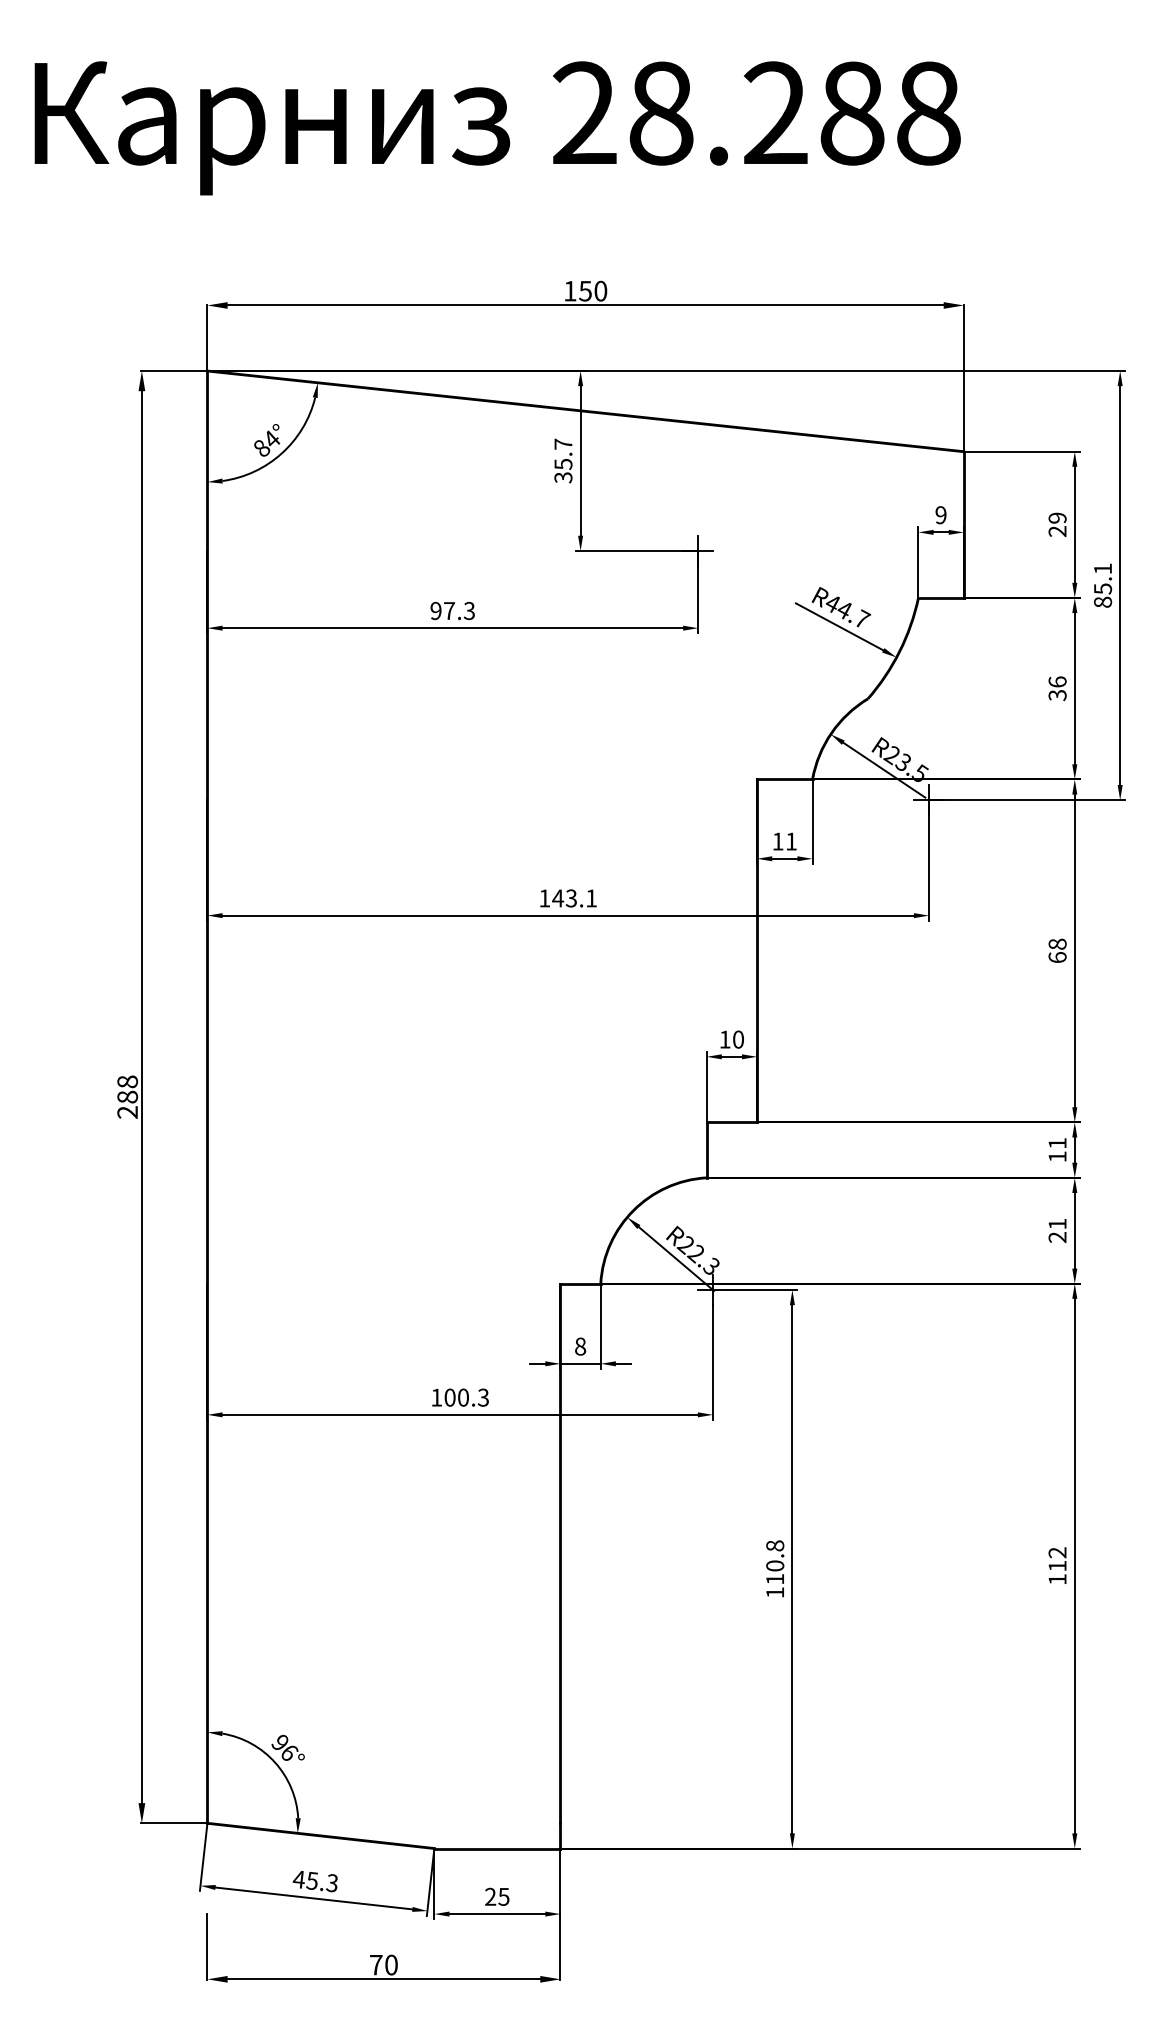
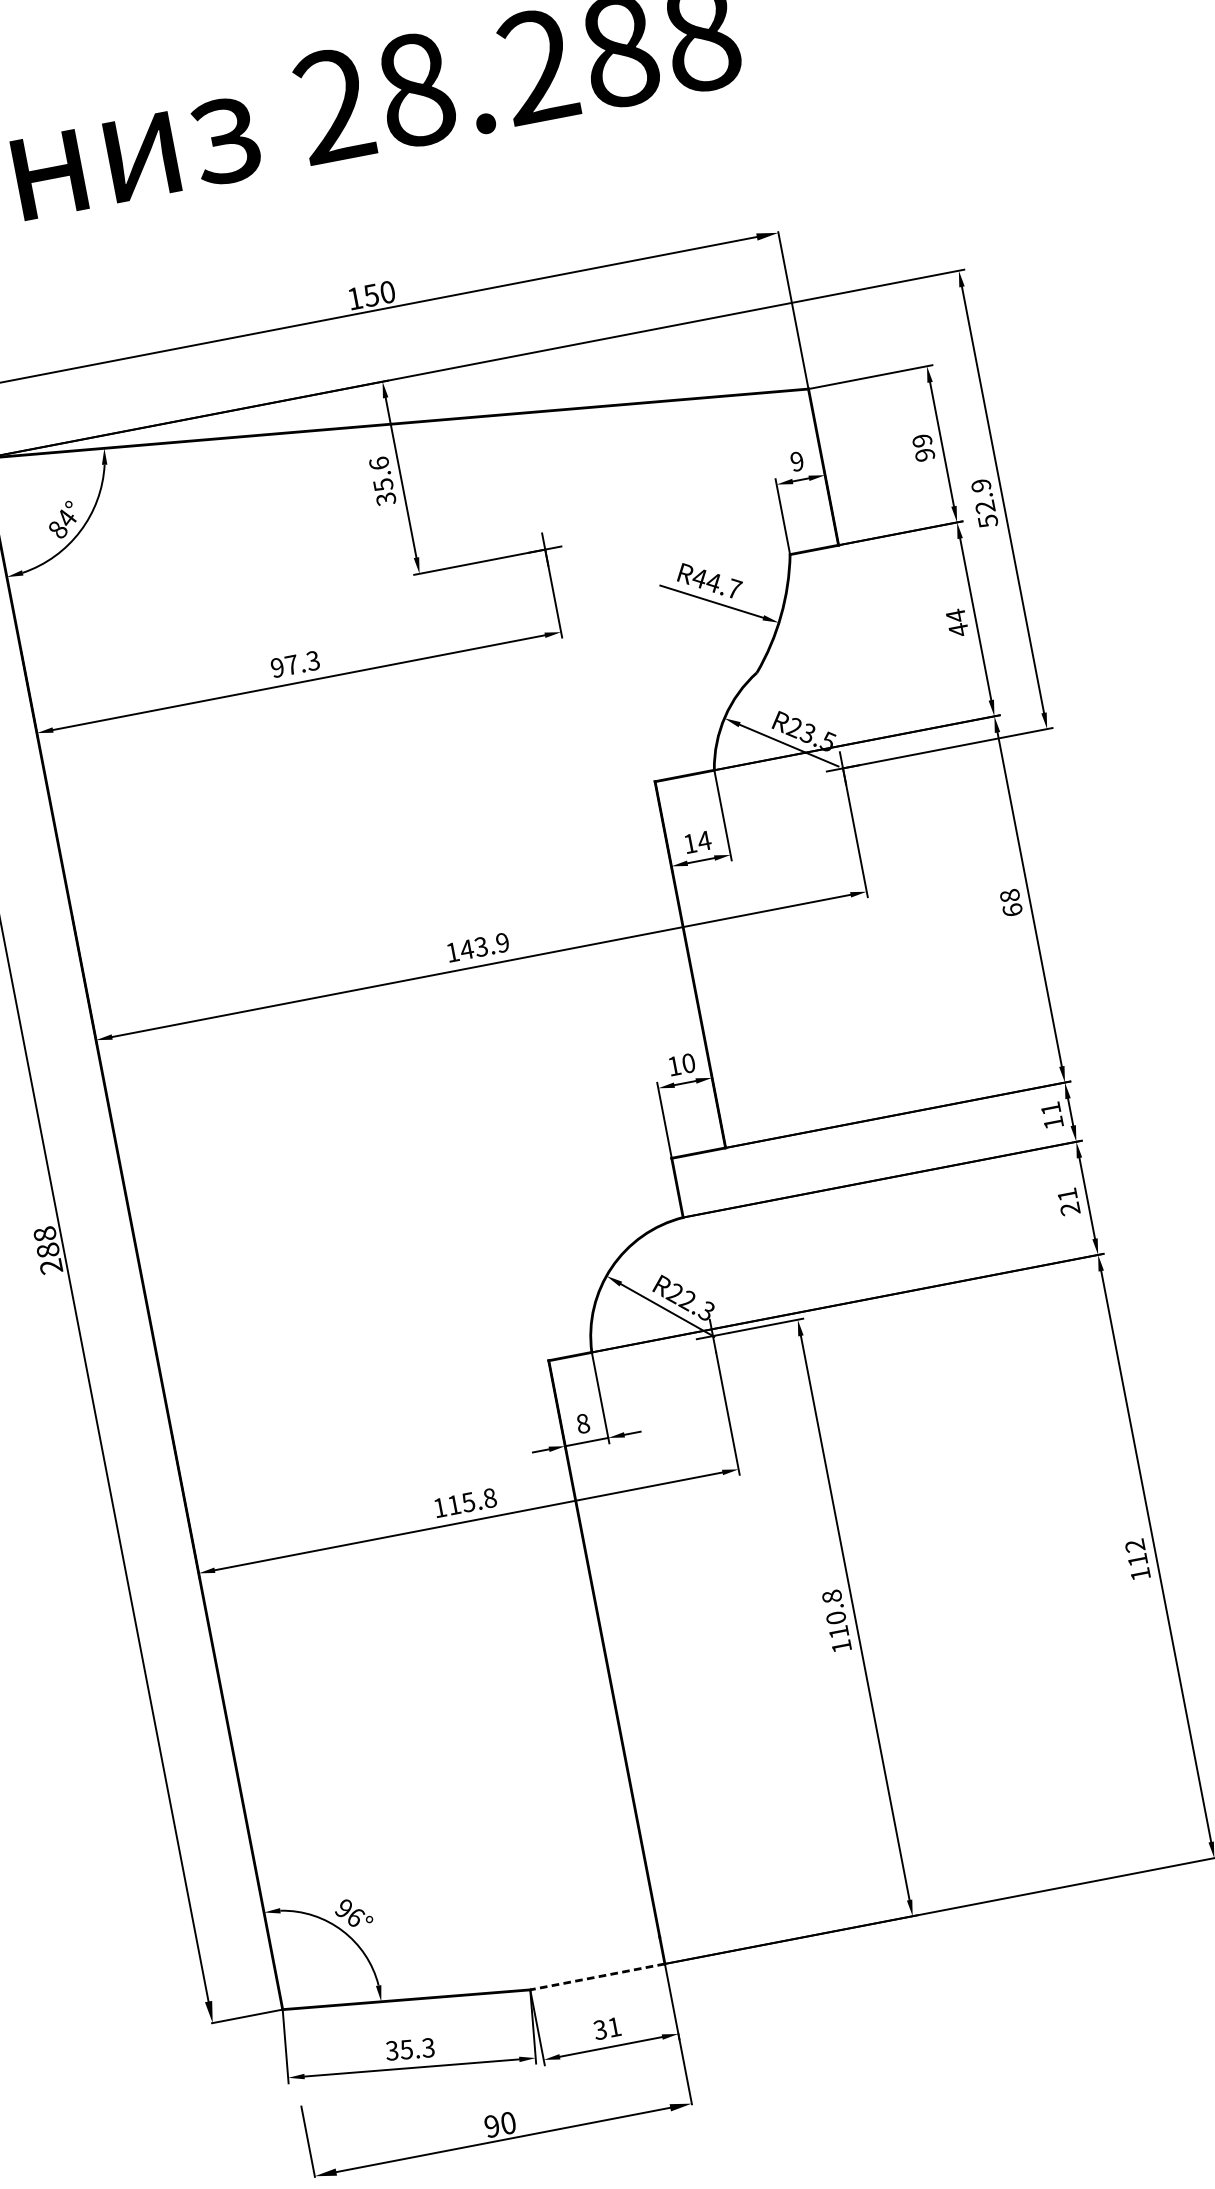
text: (563, 443) -> (379, 462), 35.7 -> 35.6
text: (1057, 531) -> (924, 455), 29 -> 99
text: (1102, 585) -> (984, 503), 85.1 -> 52.9
text: (1057, 688) -> (957, 622), 36 -> 44
text: (791, 841) -> (704, 840), 11 -> 14
text: (591, 898) -> (502, 942), 143.1 -> 143.9
text: (466, 1397) -> (471, 1501), 100.3 -> 115.8
line: (496, 1848) -> (596, 1977), solid -> dashed
text: (298, 1879) -> (391, 2050), 45.3 -> 35.3
text: (497, 1896) -> (607, 2028), 25 -> 31
text: (376, 1964) -> (492, 2125), 70 -> 90

